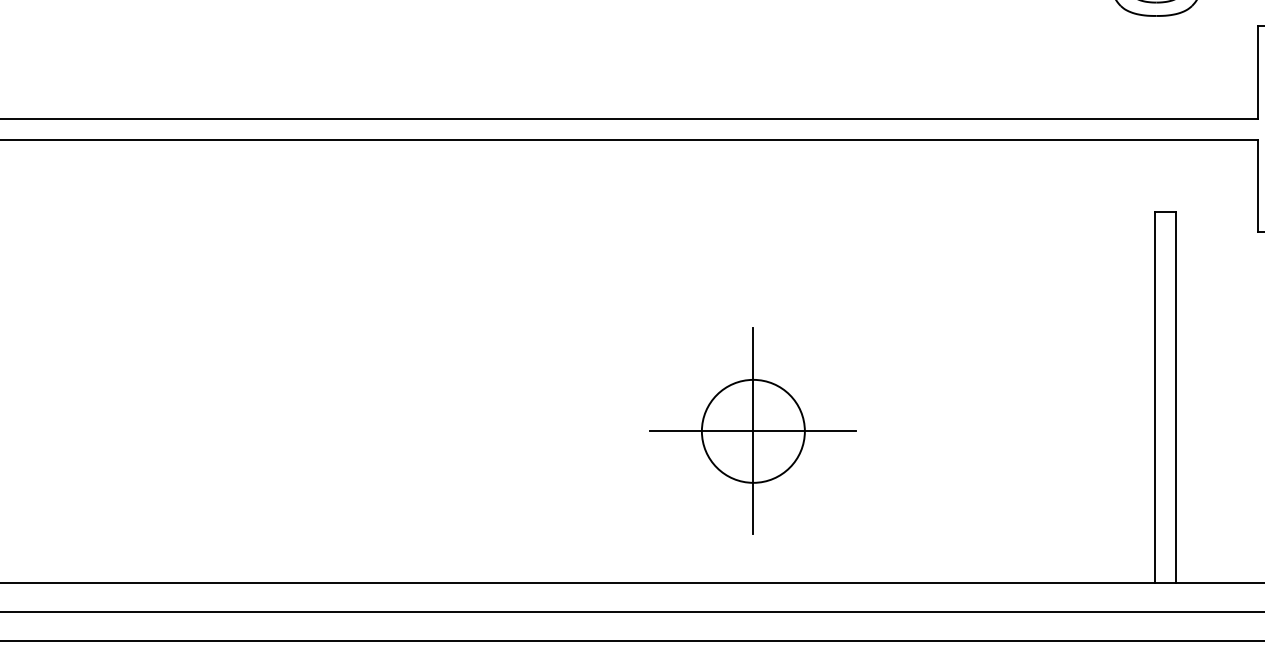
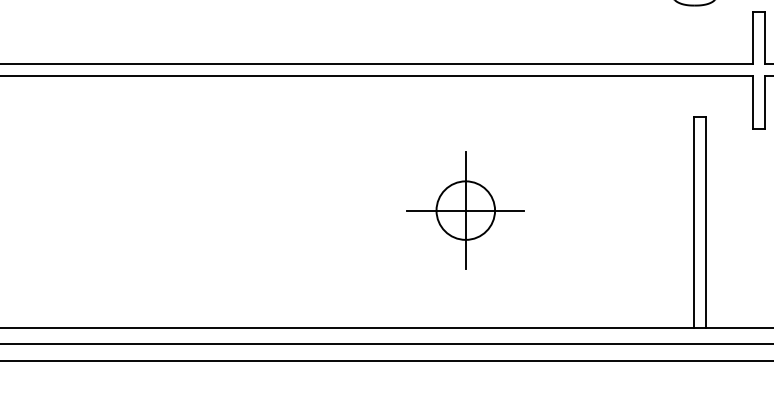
part: (752, 431) -> (465, 210), moved

